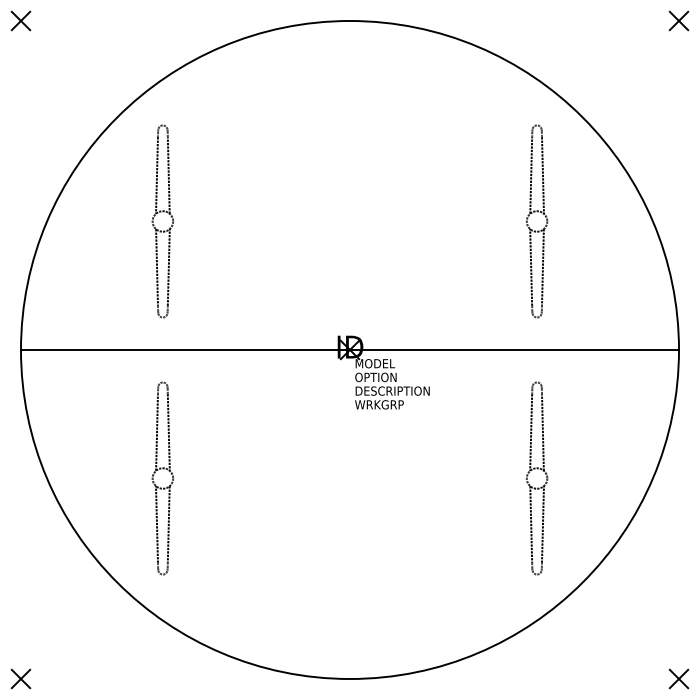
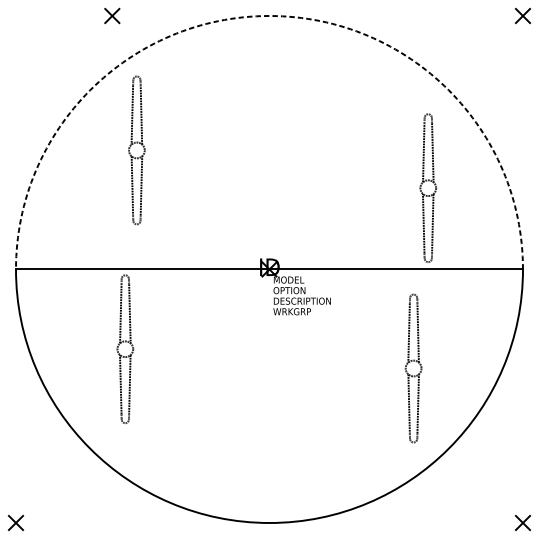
part: (20, 20) -> (111, 15), moved
arc: (350, 21) -> (269, 16), solid -> dashed
part: (528, 218) -> (421, 185), moved
part: (154, 224) -> (130, 152), moved
part: (155, 473) -> (119, 345), moved

